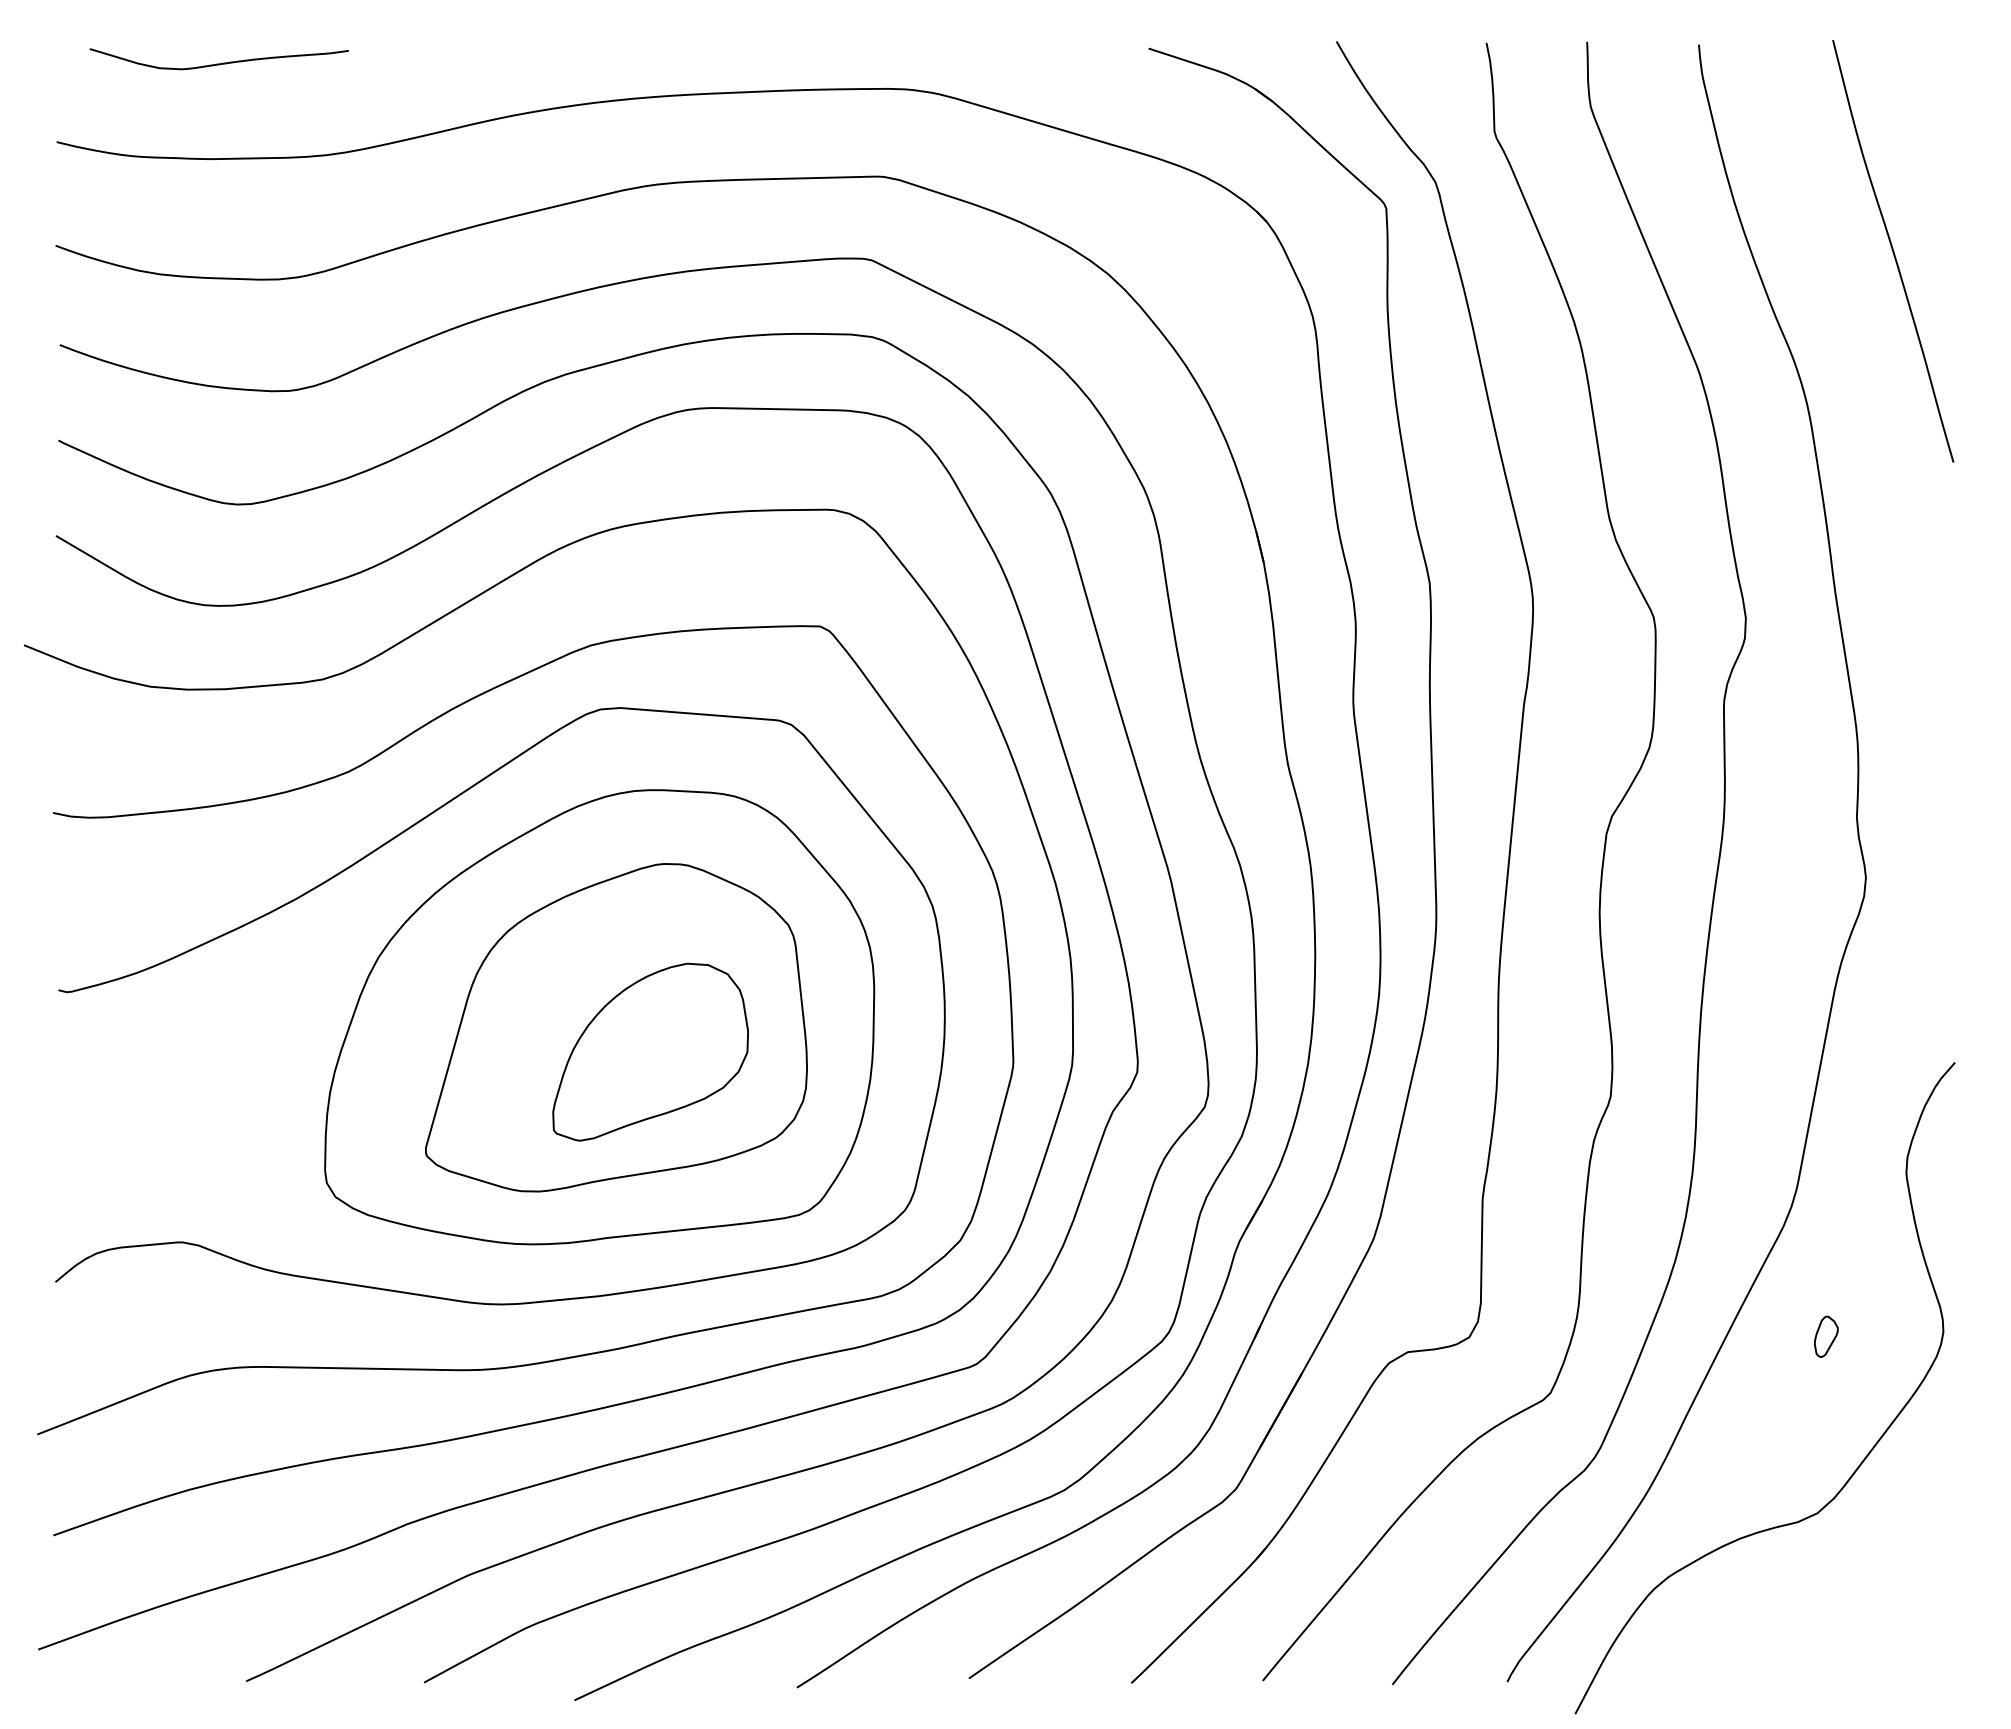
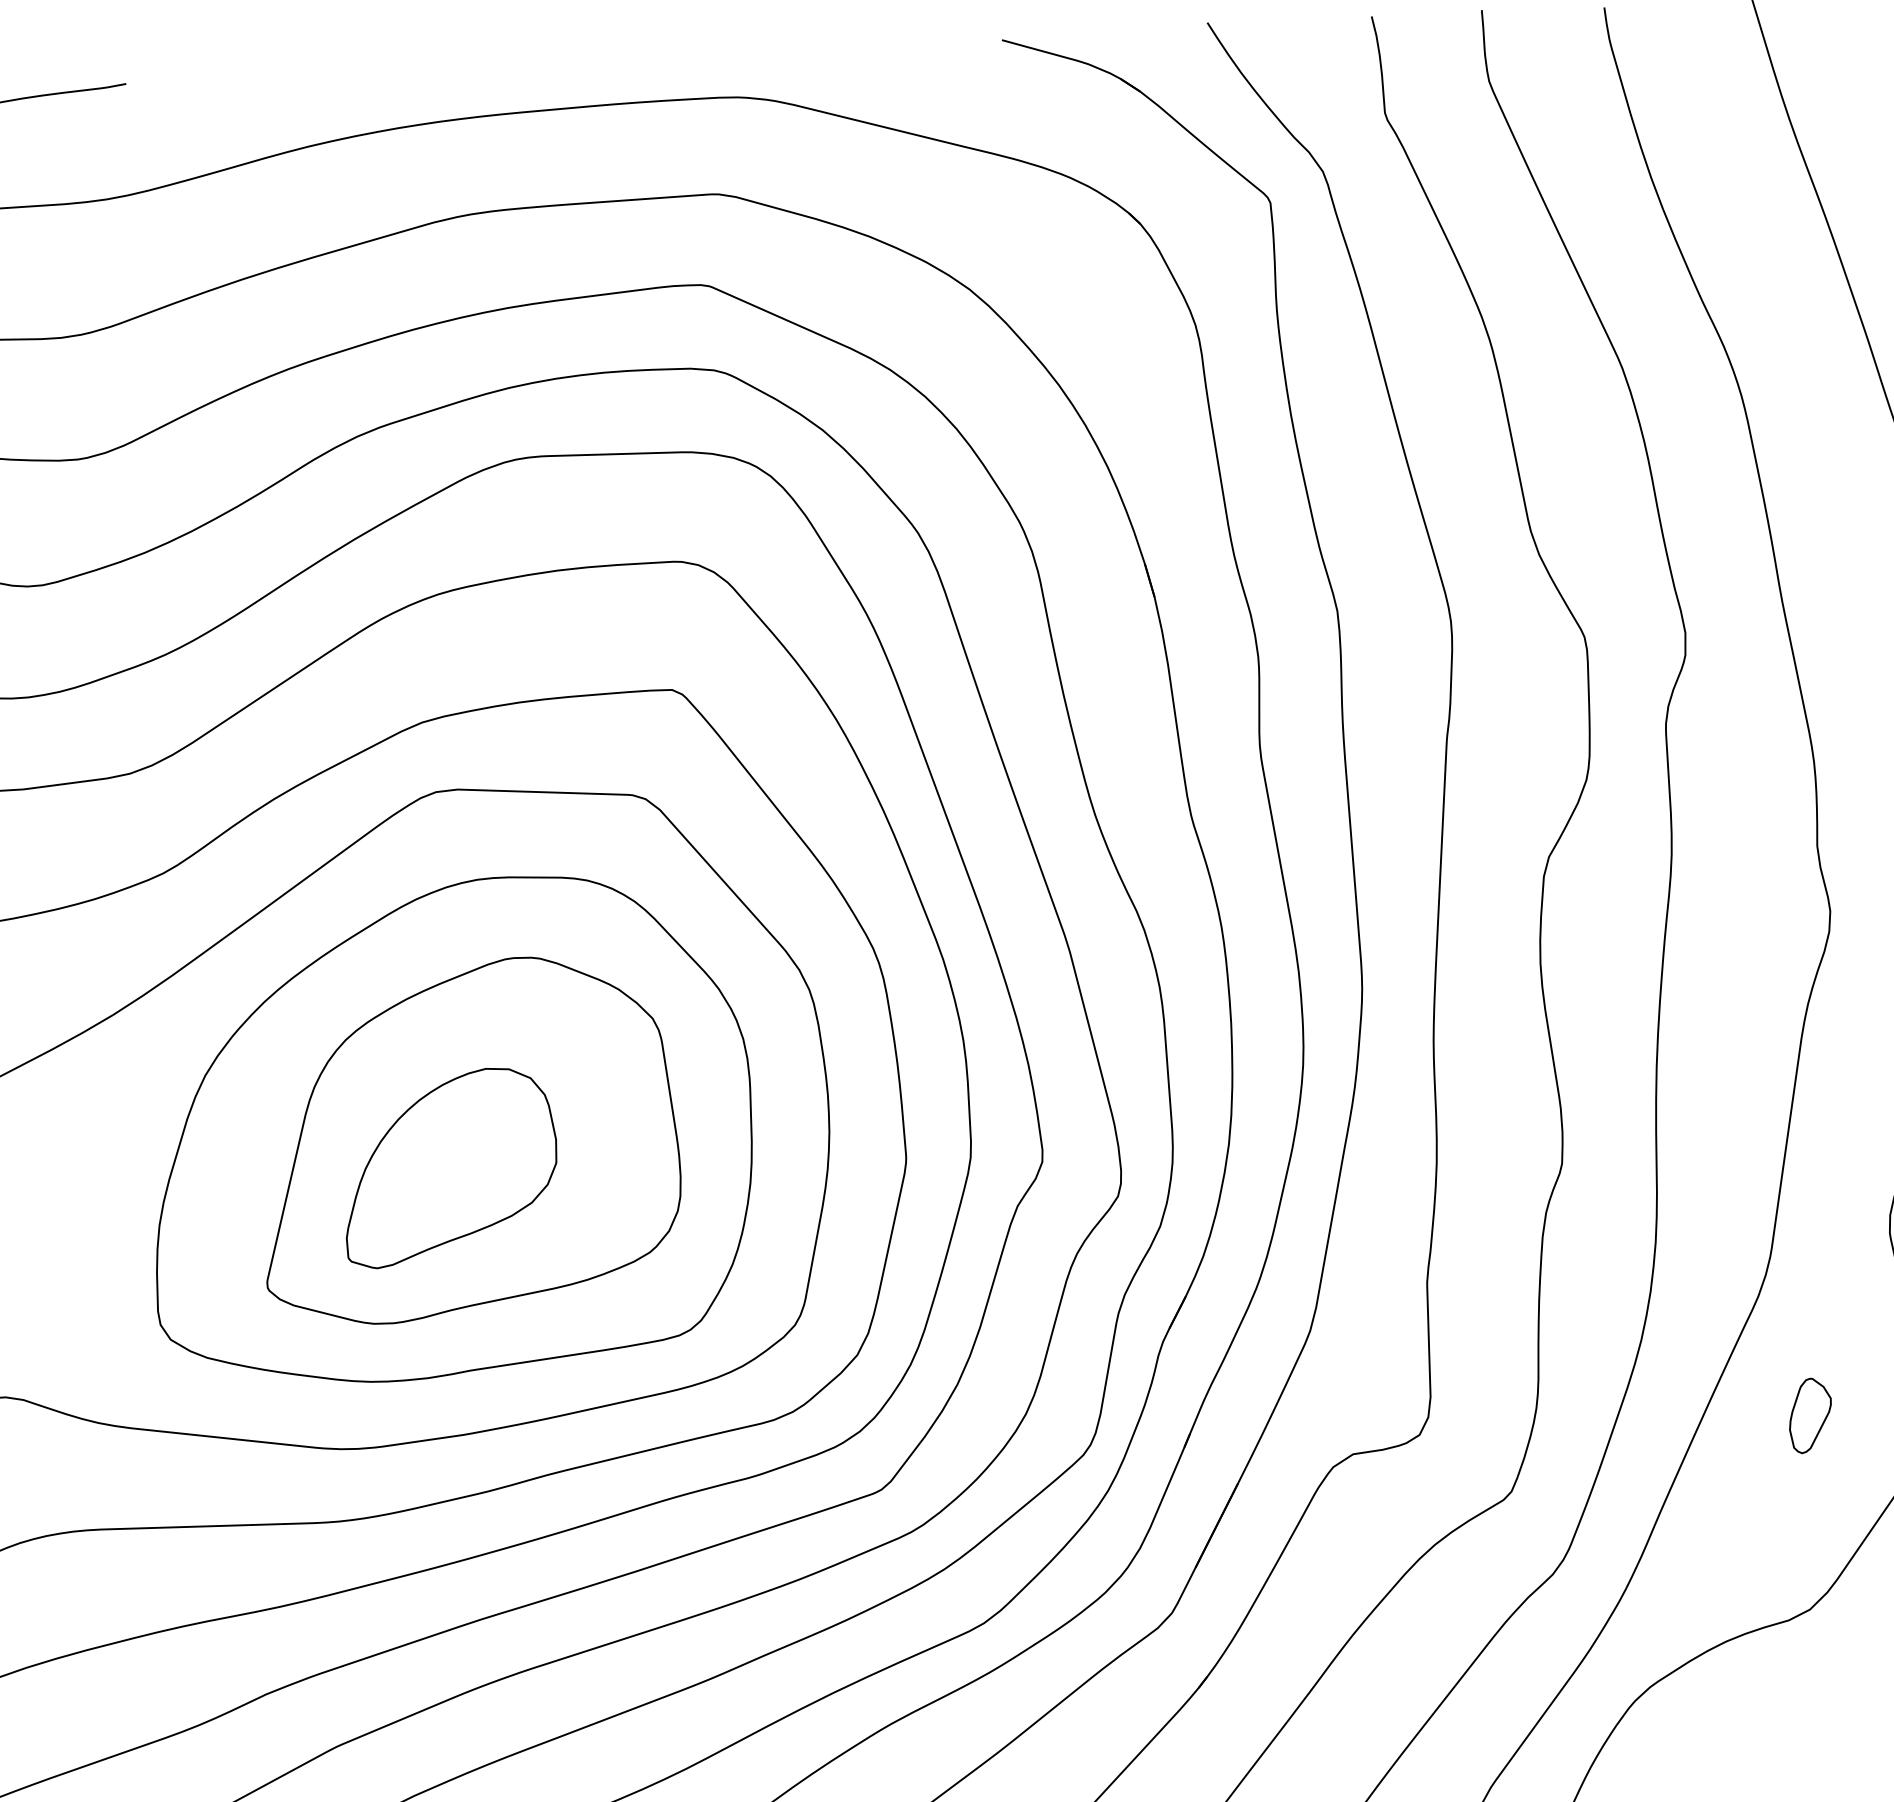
part: (650, 1051) -> (450, 1166), moved
part: (1826, 1336) -> (1810, 1415), size x1.67

